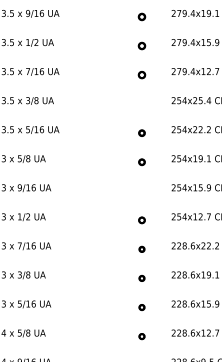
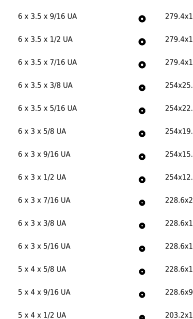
part: (141, 103) -> (141, 87), added
part: (141, 190) -> (141, 156), added

